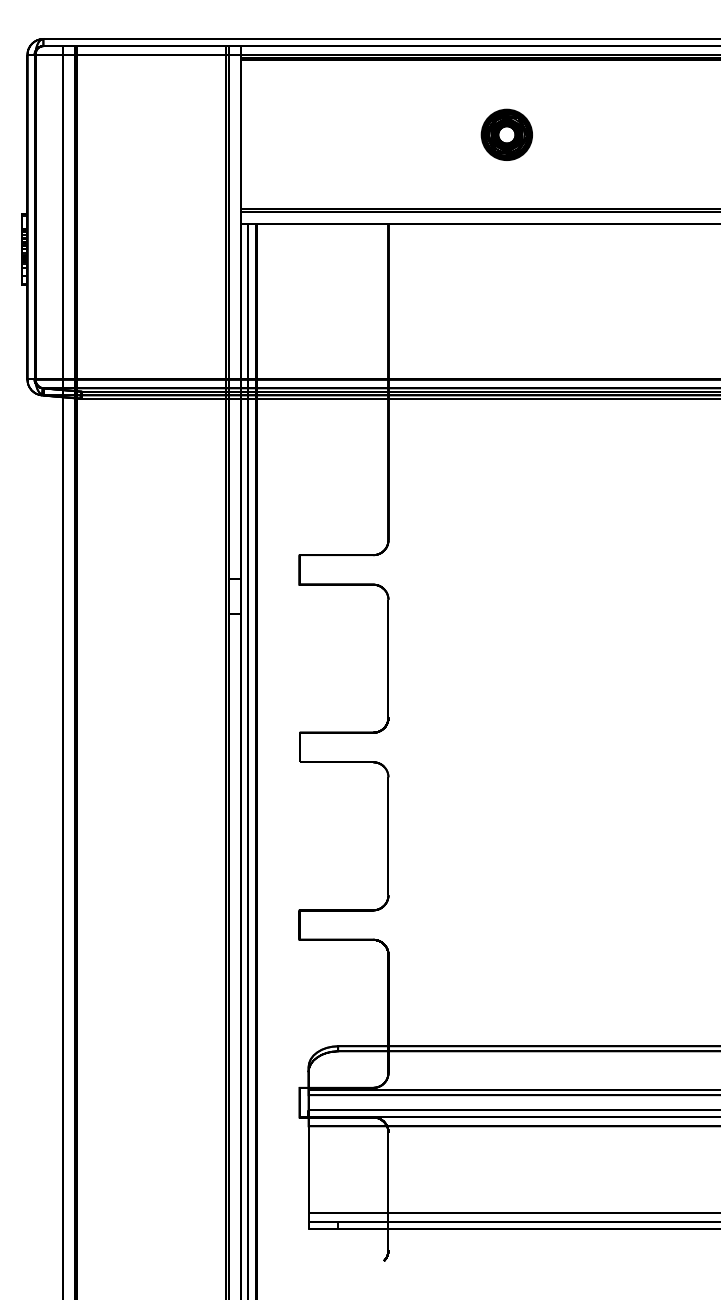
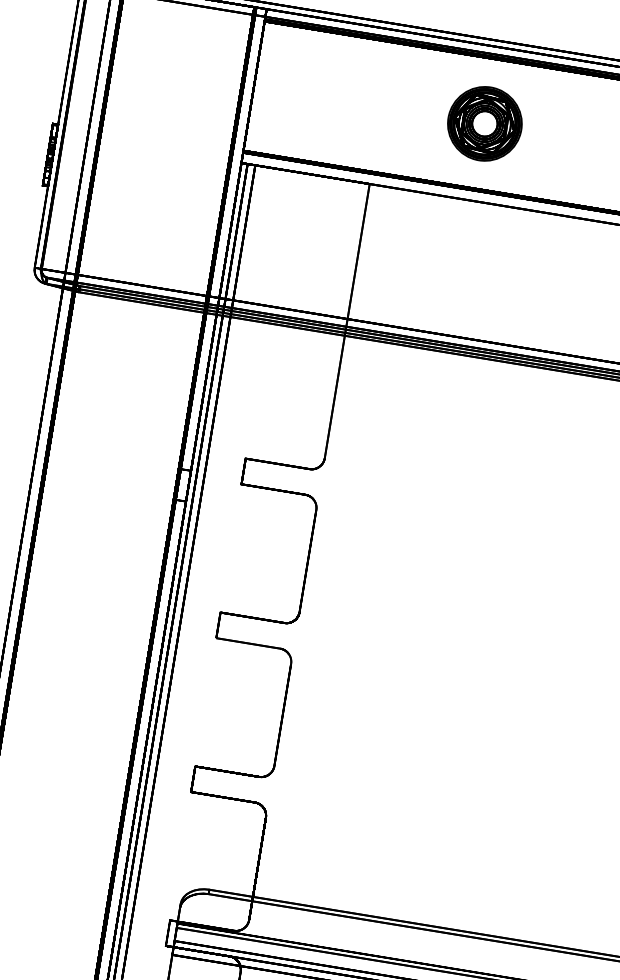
part: (506, 134) -> (484, 123), size x1.67

